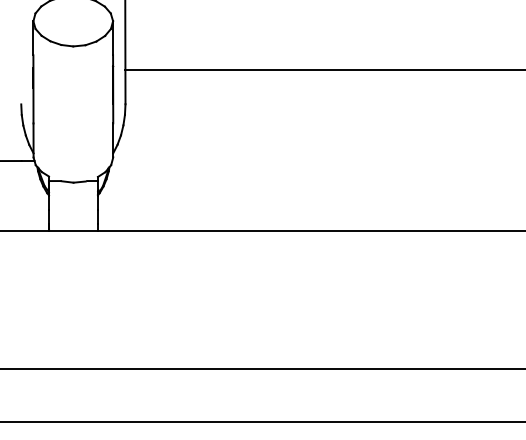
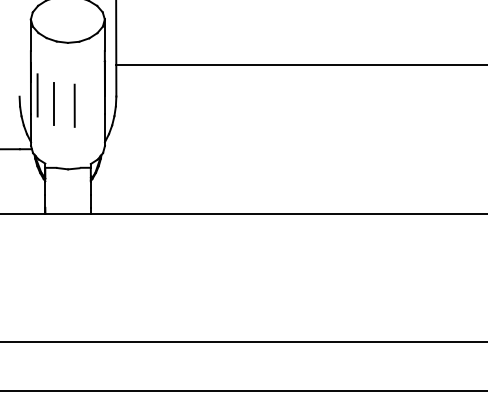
line: (40, 103) -> (37, 95), added
line: (57, 111) -> (53, 103), added
line: (80, 113) -> (74, 105), added

